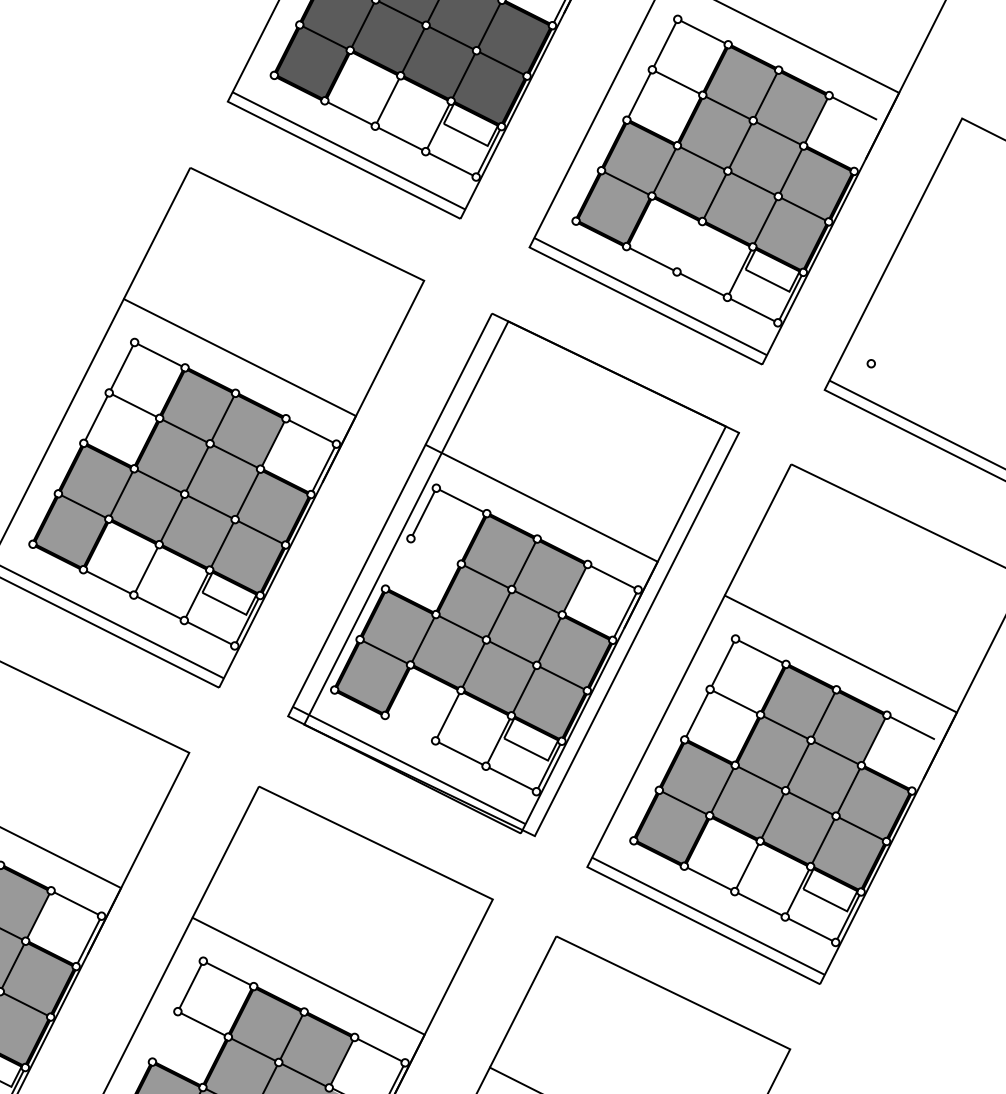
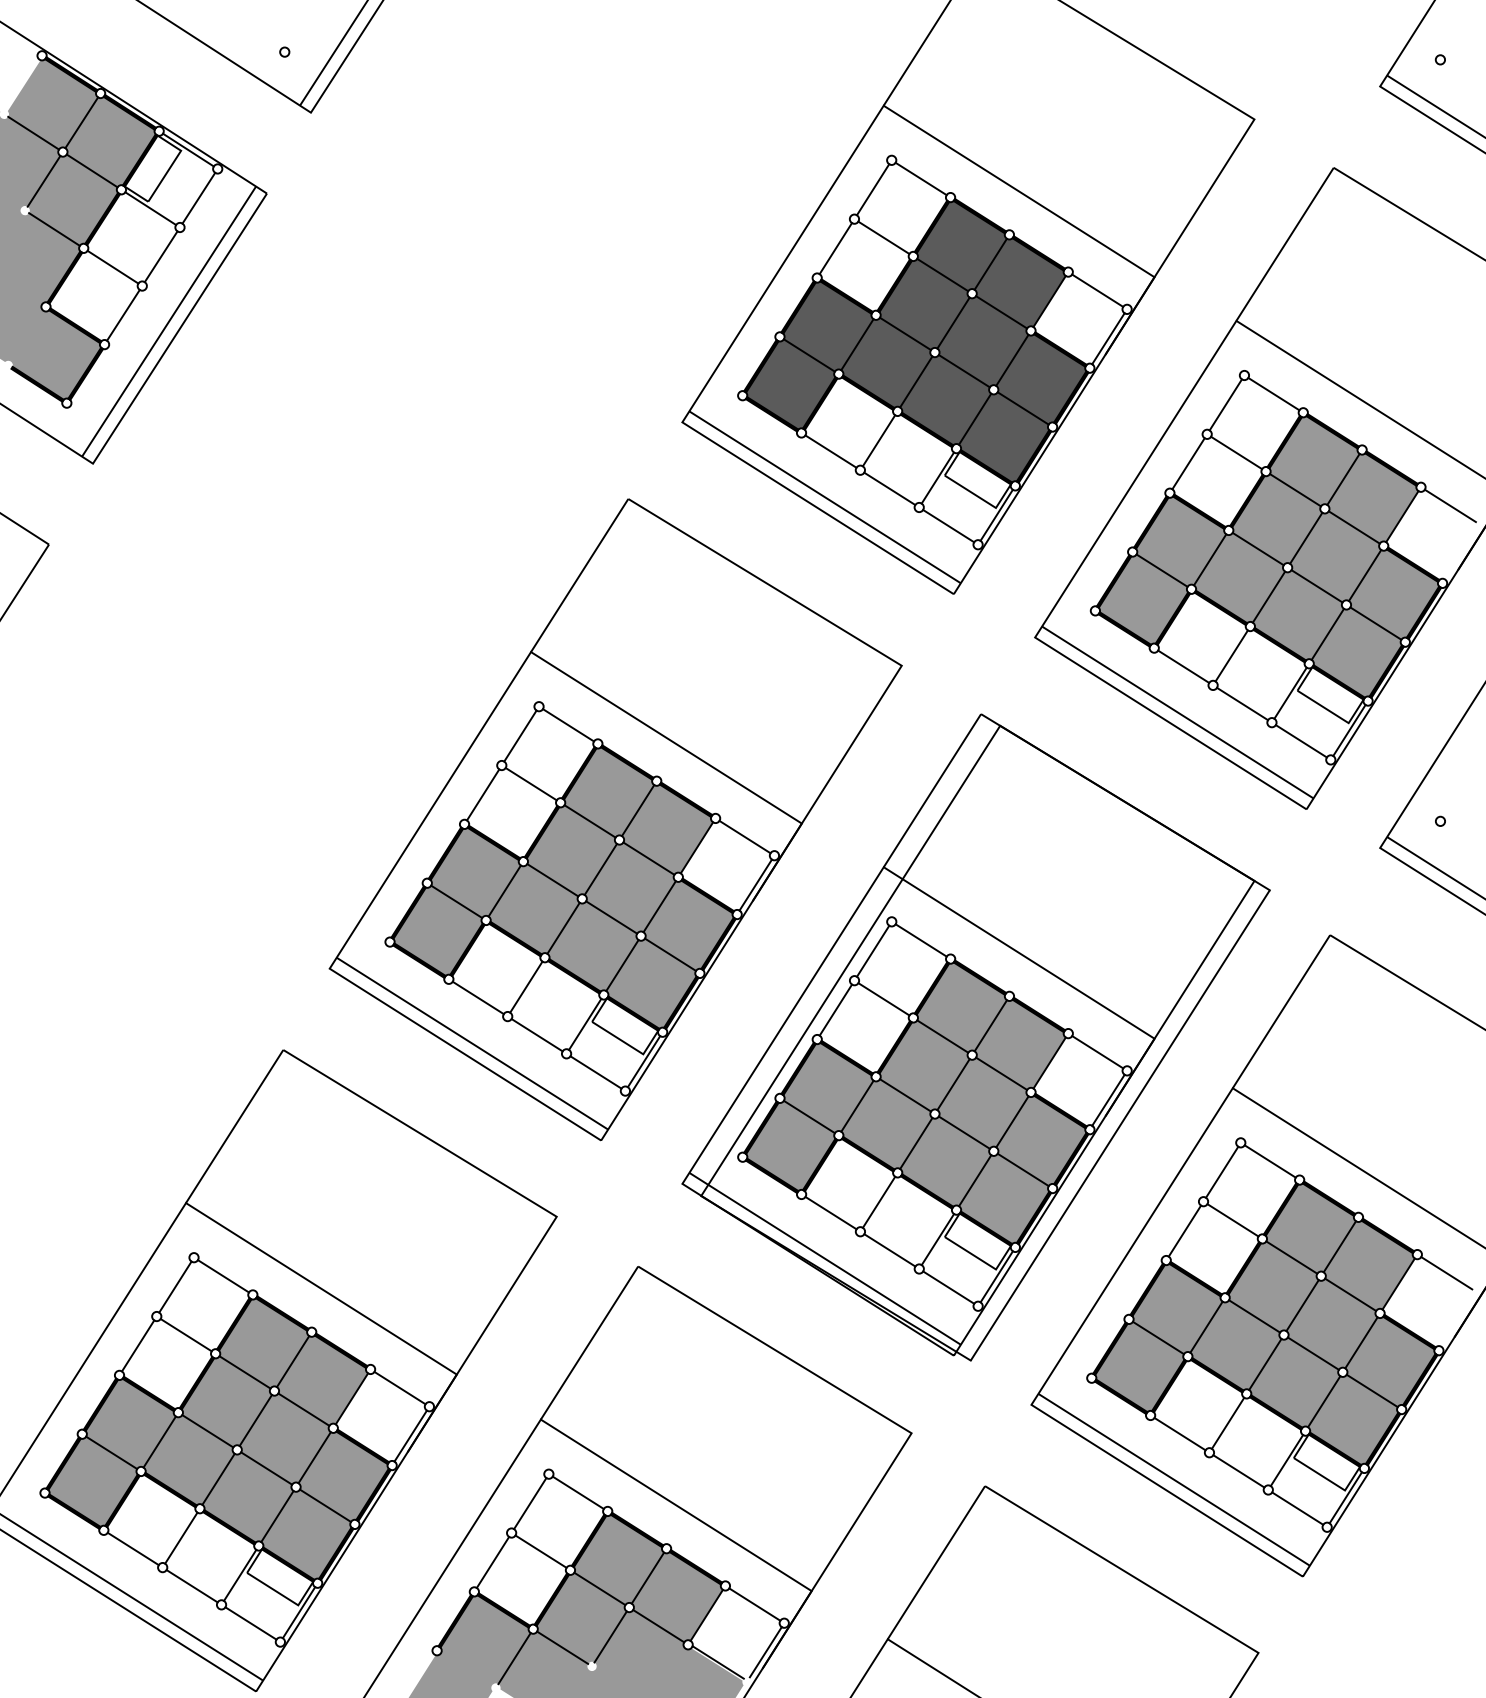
line: (689, 246) -> (1231, 655), added
line: (435, 551) -> (883, 999), added
line: (397, 563) -> (835, 1009), added
line: (409, 727) -> (830, 1212), added
line: (164, 1036) -> (492, 1561), added

